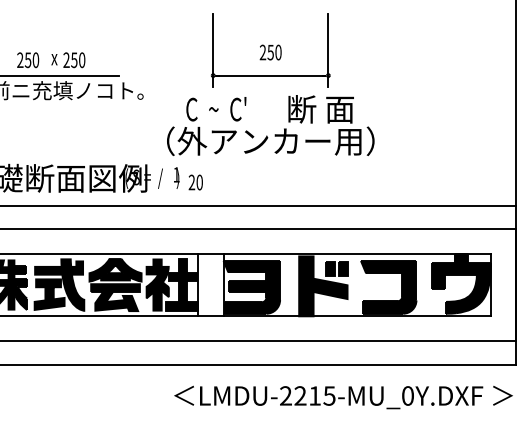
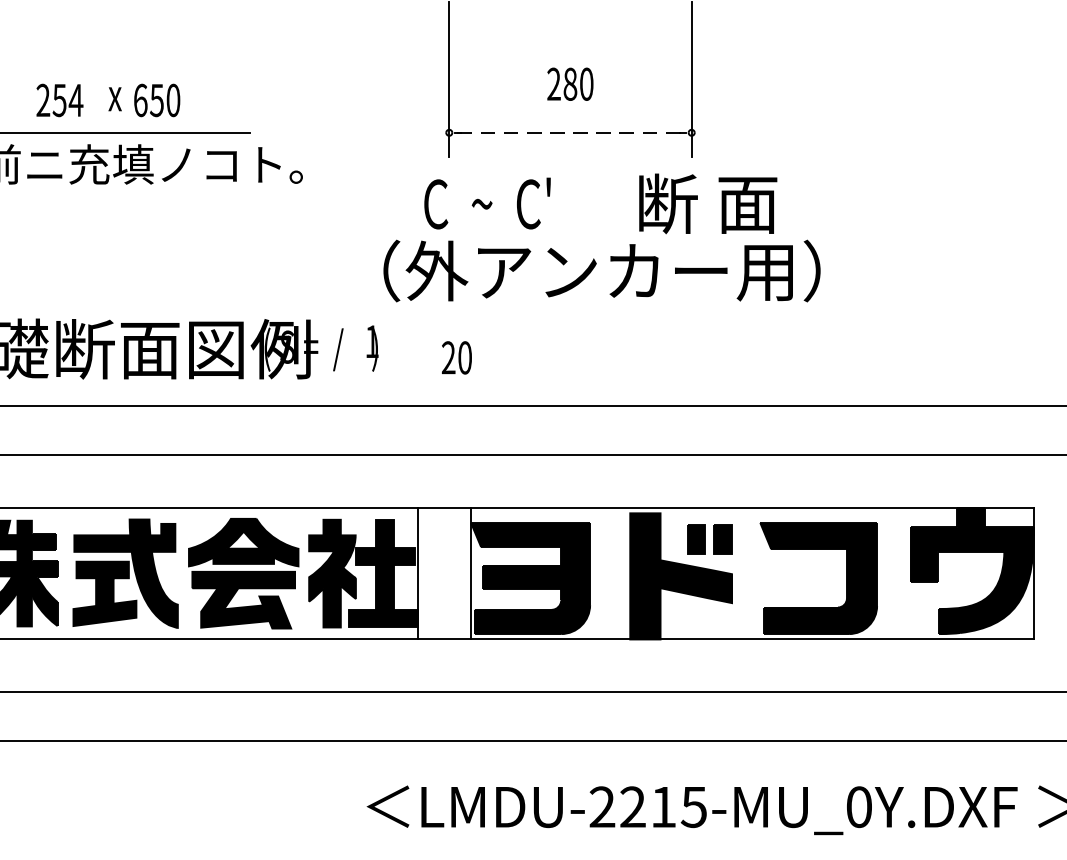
text: (270, 52) -> (569, 84), 250 -> 280
text: (35, 60) -> (75, 100), 250 -> 254
text: (66, 60) -> (140, 100), 250 -> 650
line: (270, 75) -> (569, 132), solid -> dashed
text: (270, 125) -> (601, 237), moved
text: (195, 182) -> (456, 357), moved

